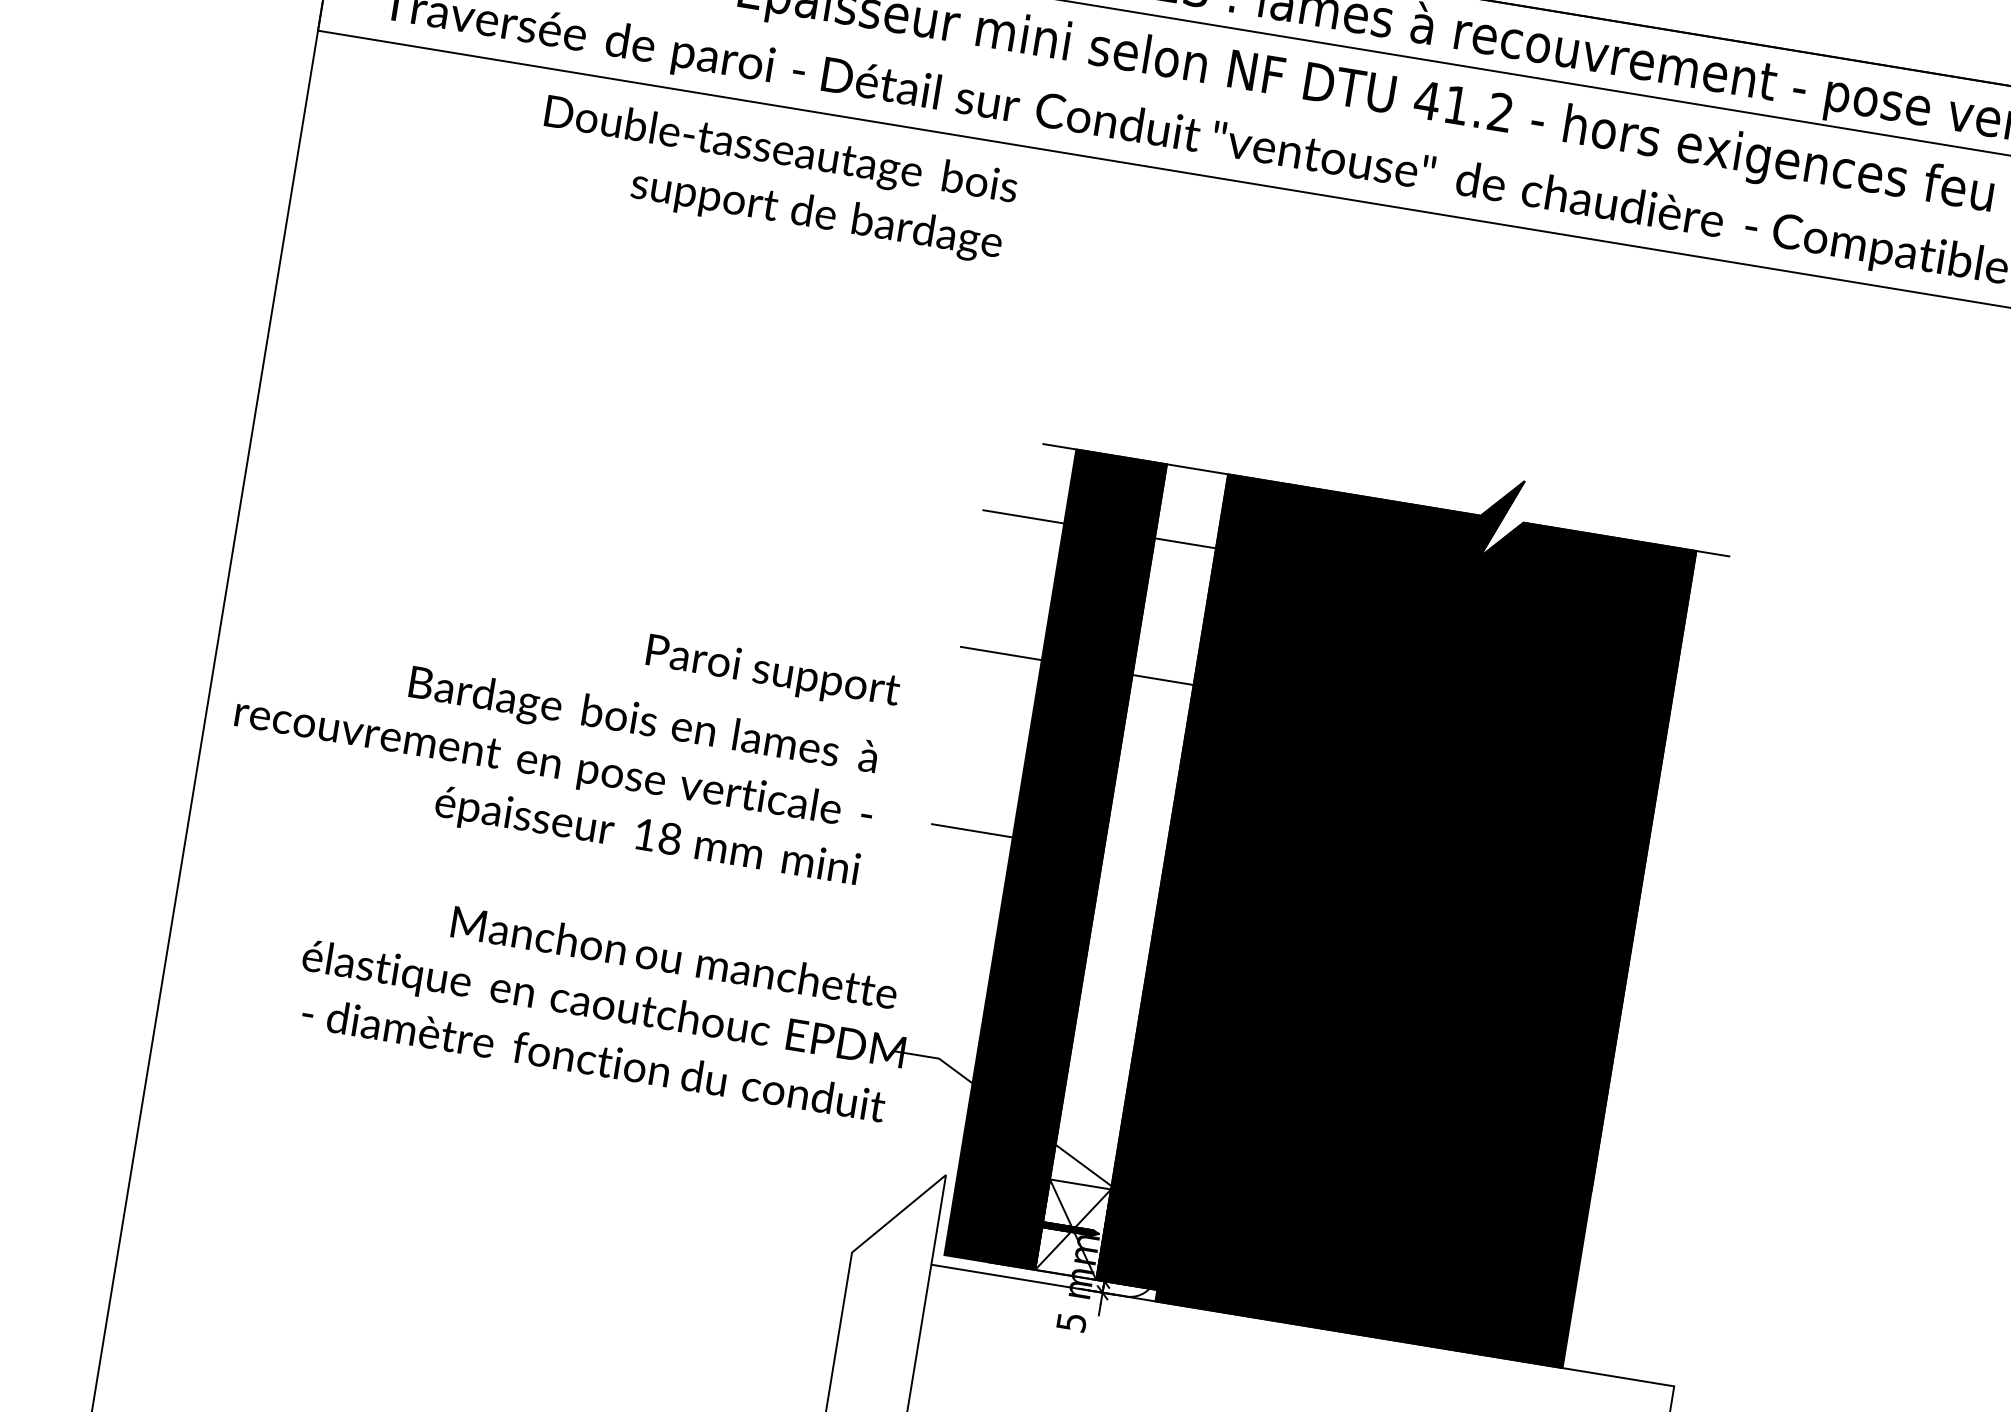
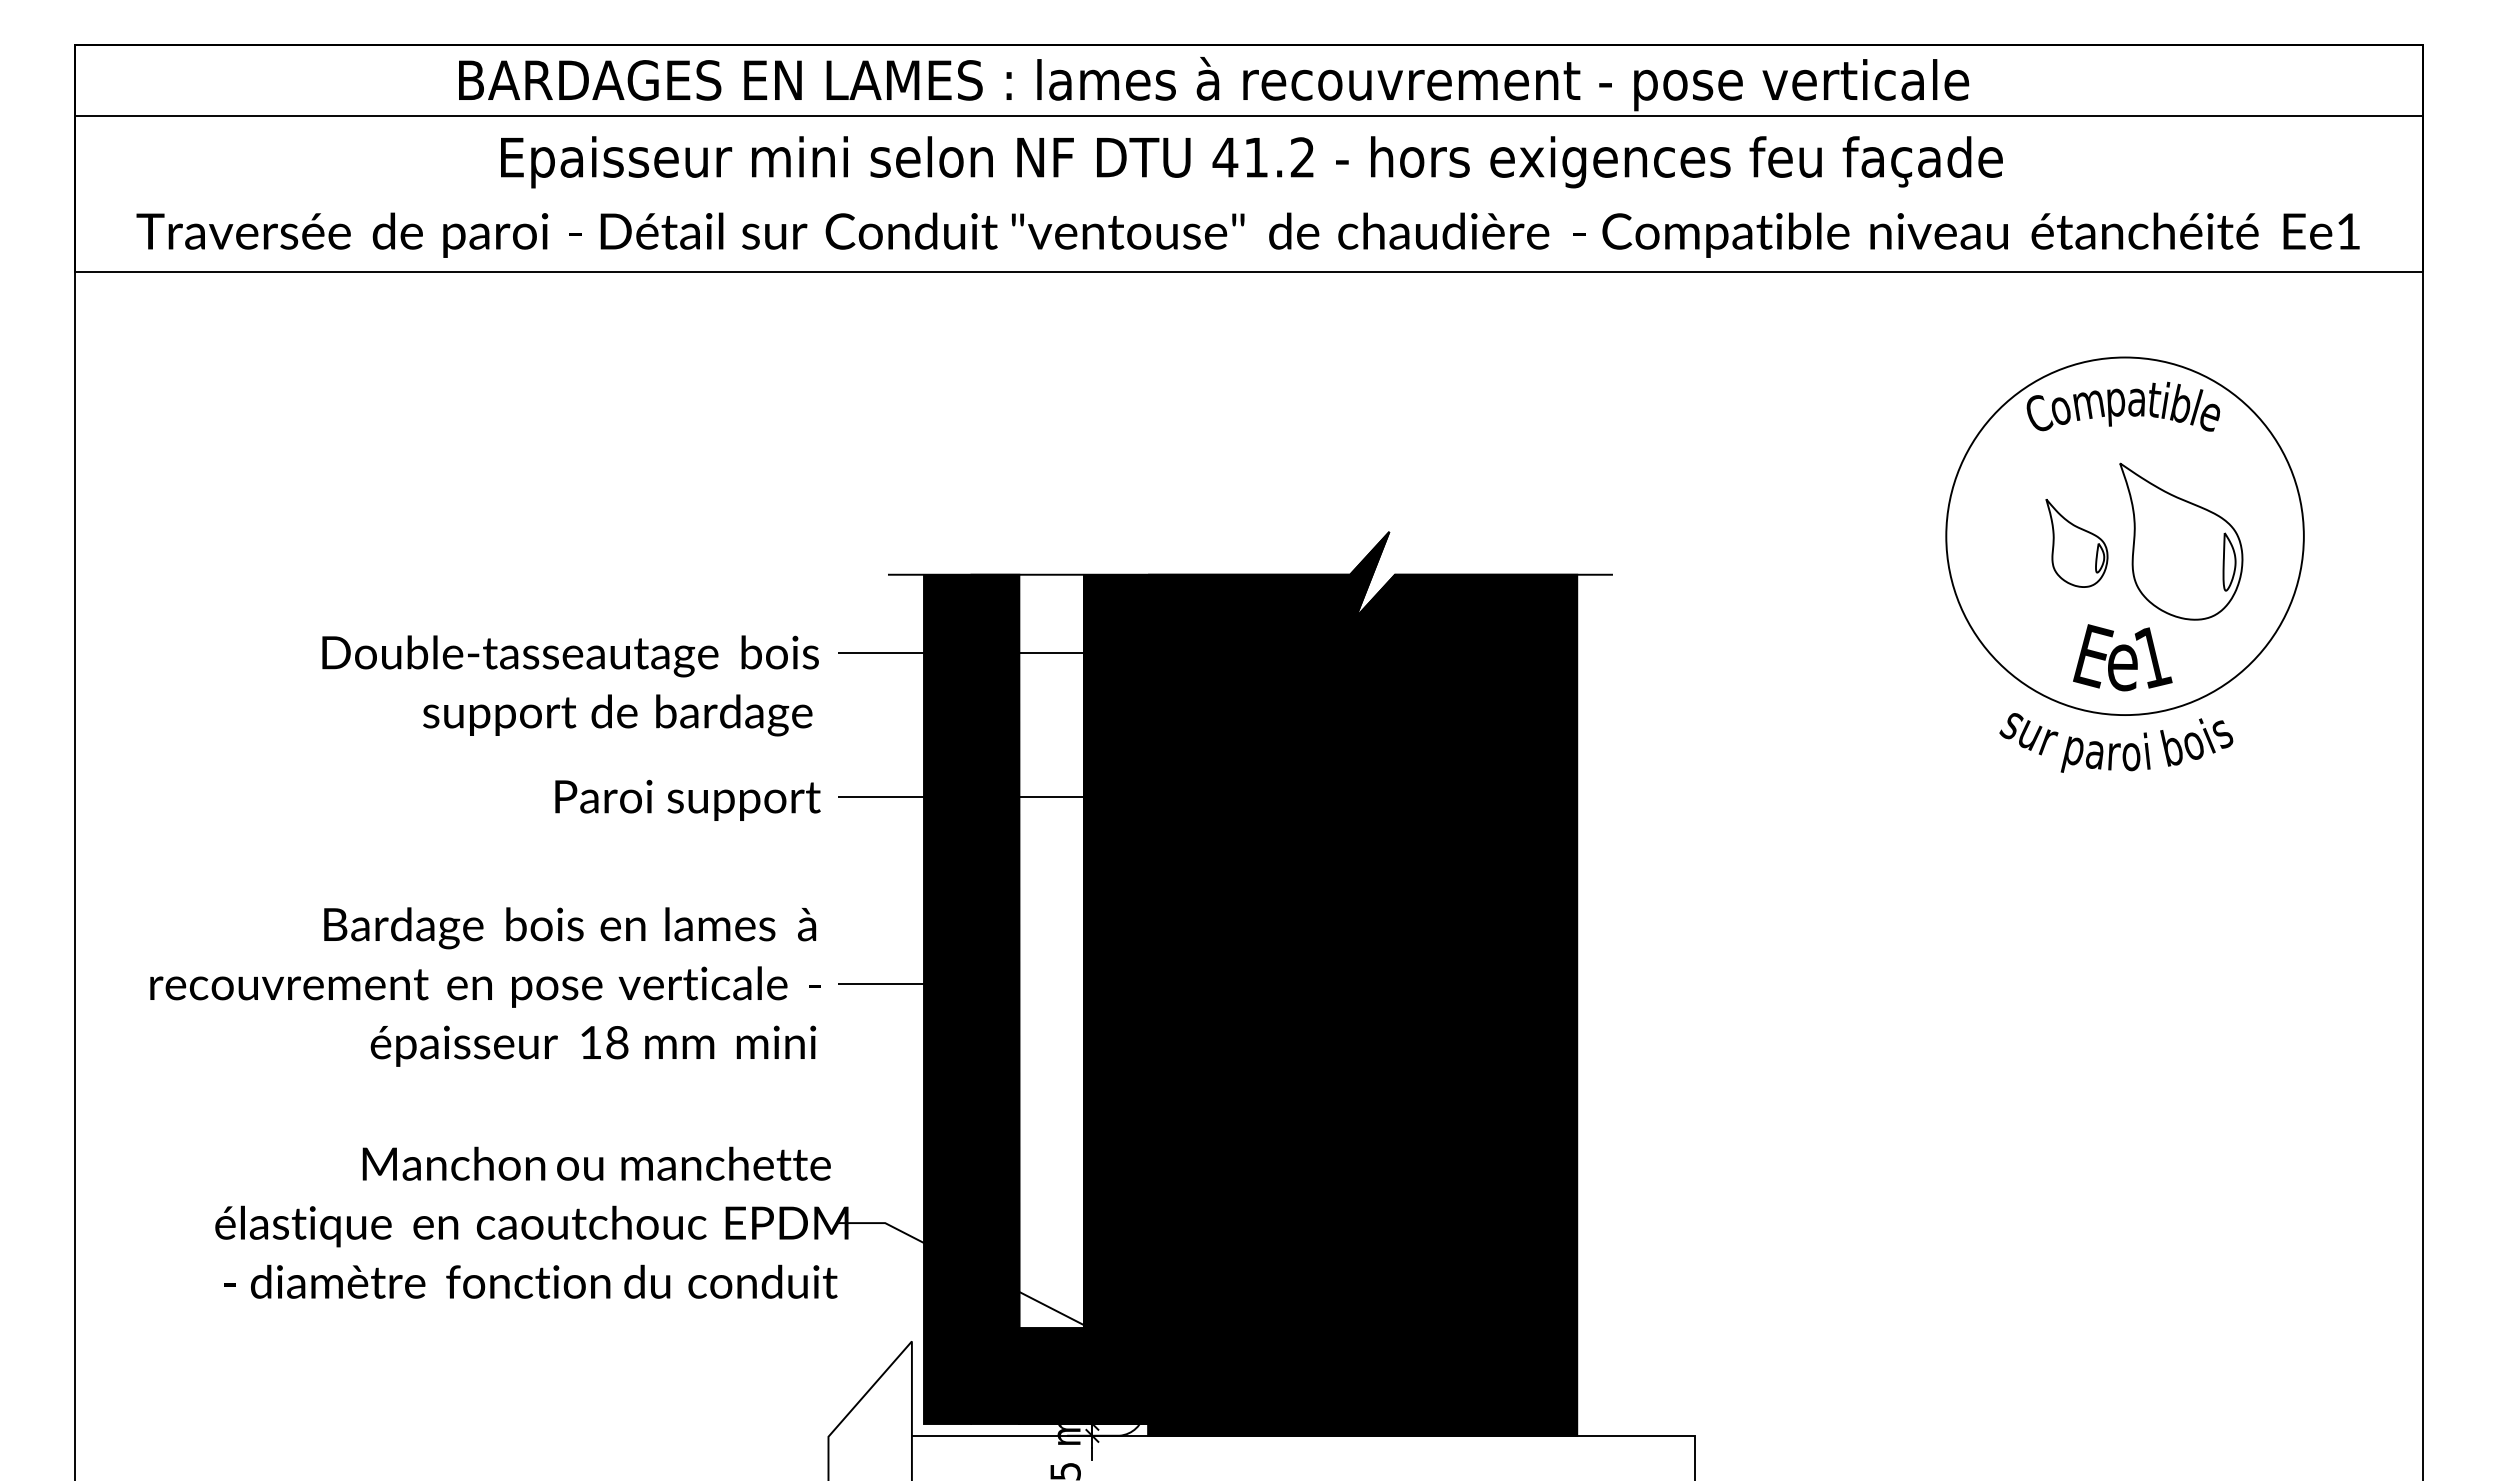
text: (776, 179) -> (570, 685), moved
text: (772, 672) -> (687, 799), moved
text: (553, 765) -> (485, 986), moved
fill: (1073, 1229) -> (1051, 1375), added

